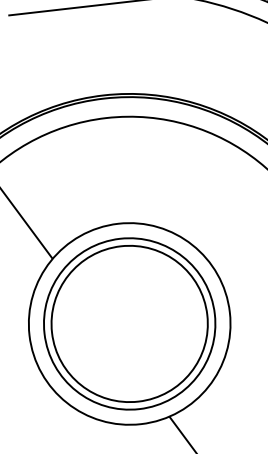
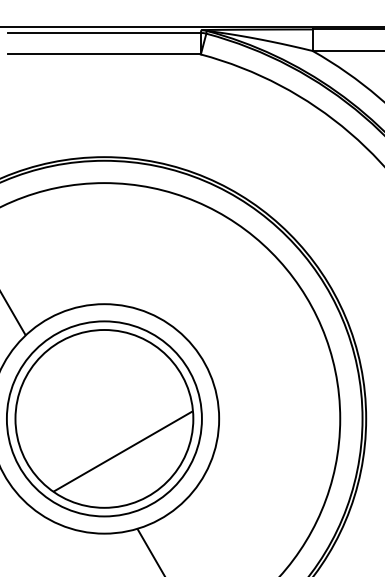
hatch: (149, 350) -> (123, 451), added

